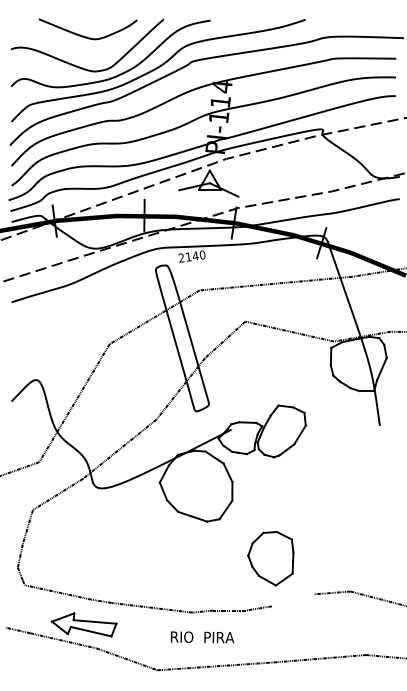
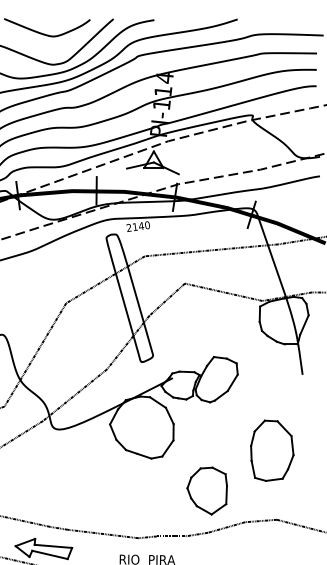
part: (345, 512) -> (272, 450), added
line: (292, 600) -> (226, 527), added

